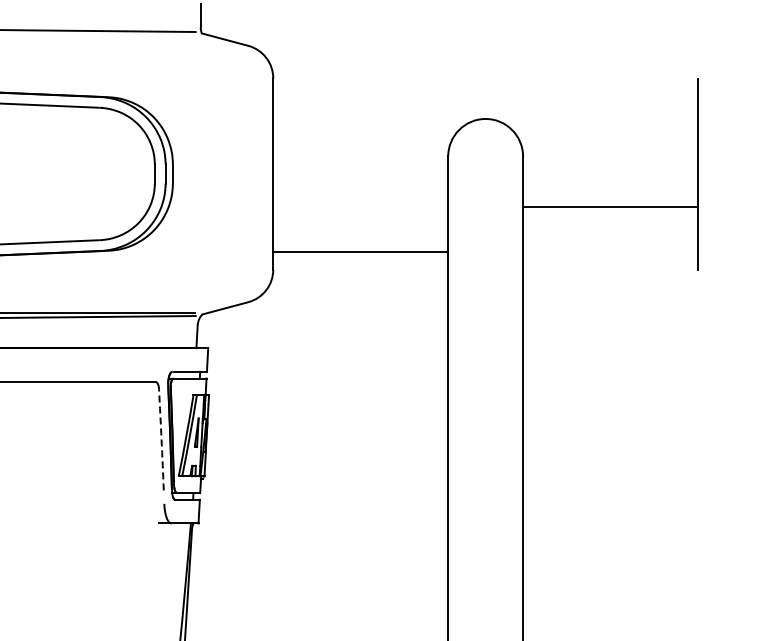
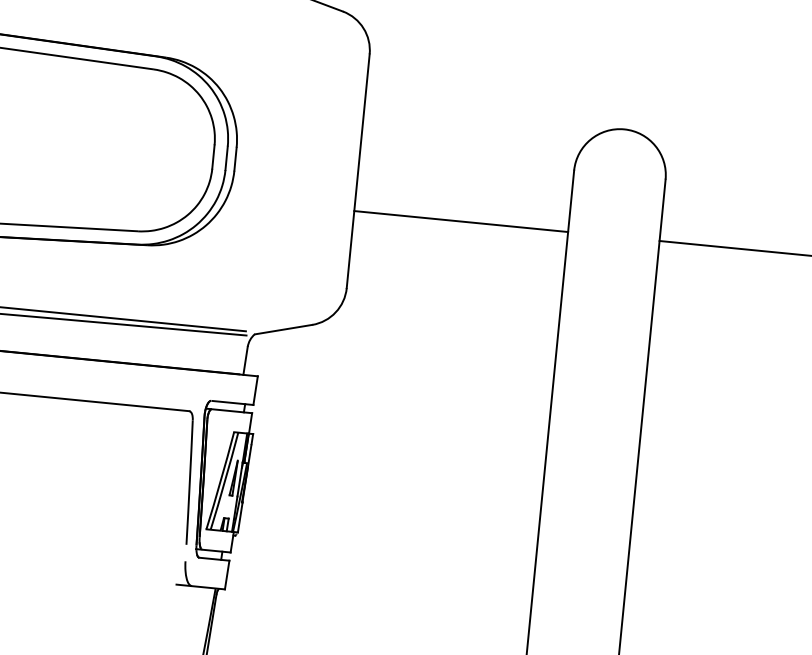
line: (360, 251) -> (460, 221), moved
arc: (161, 439) -> (189, 482), dashed -> solid

